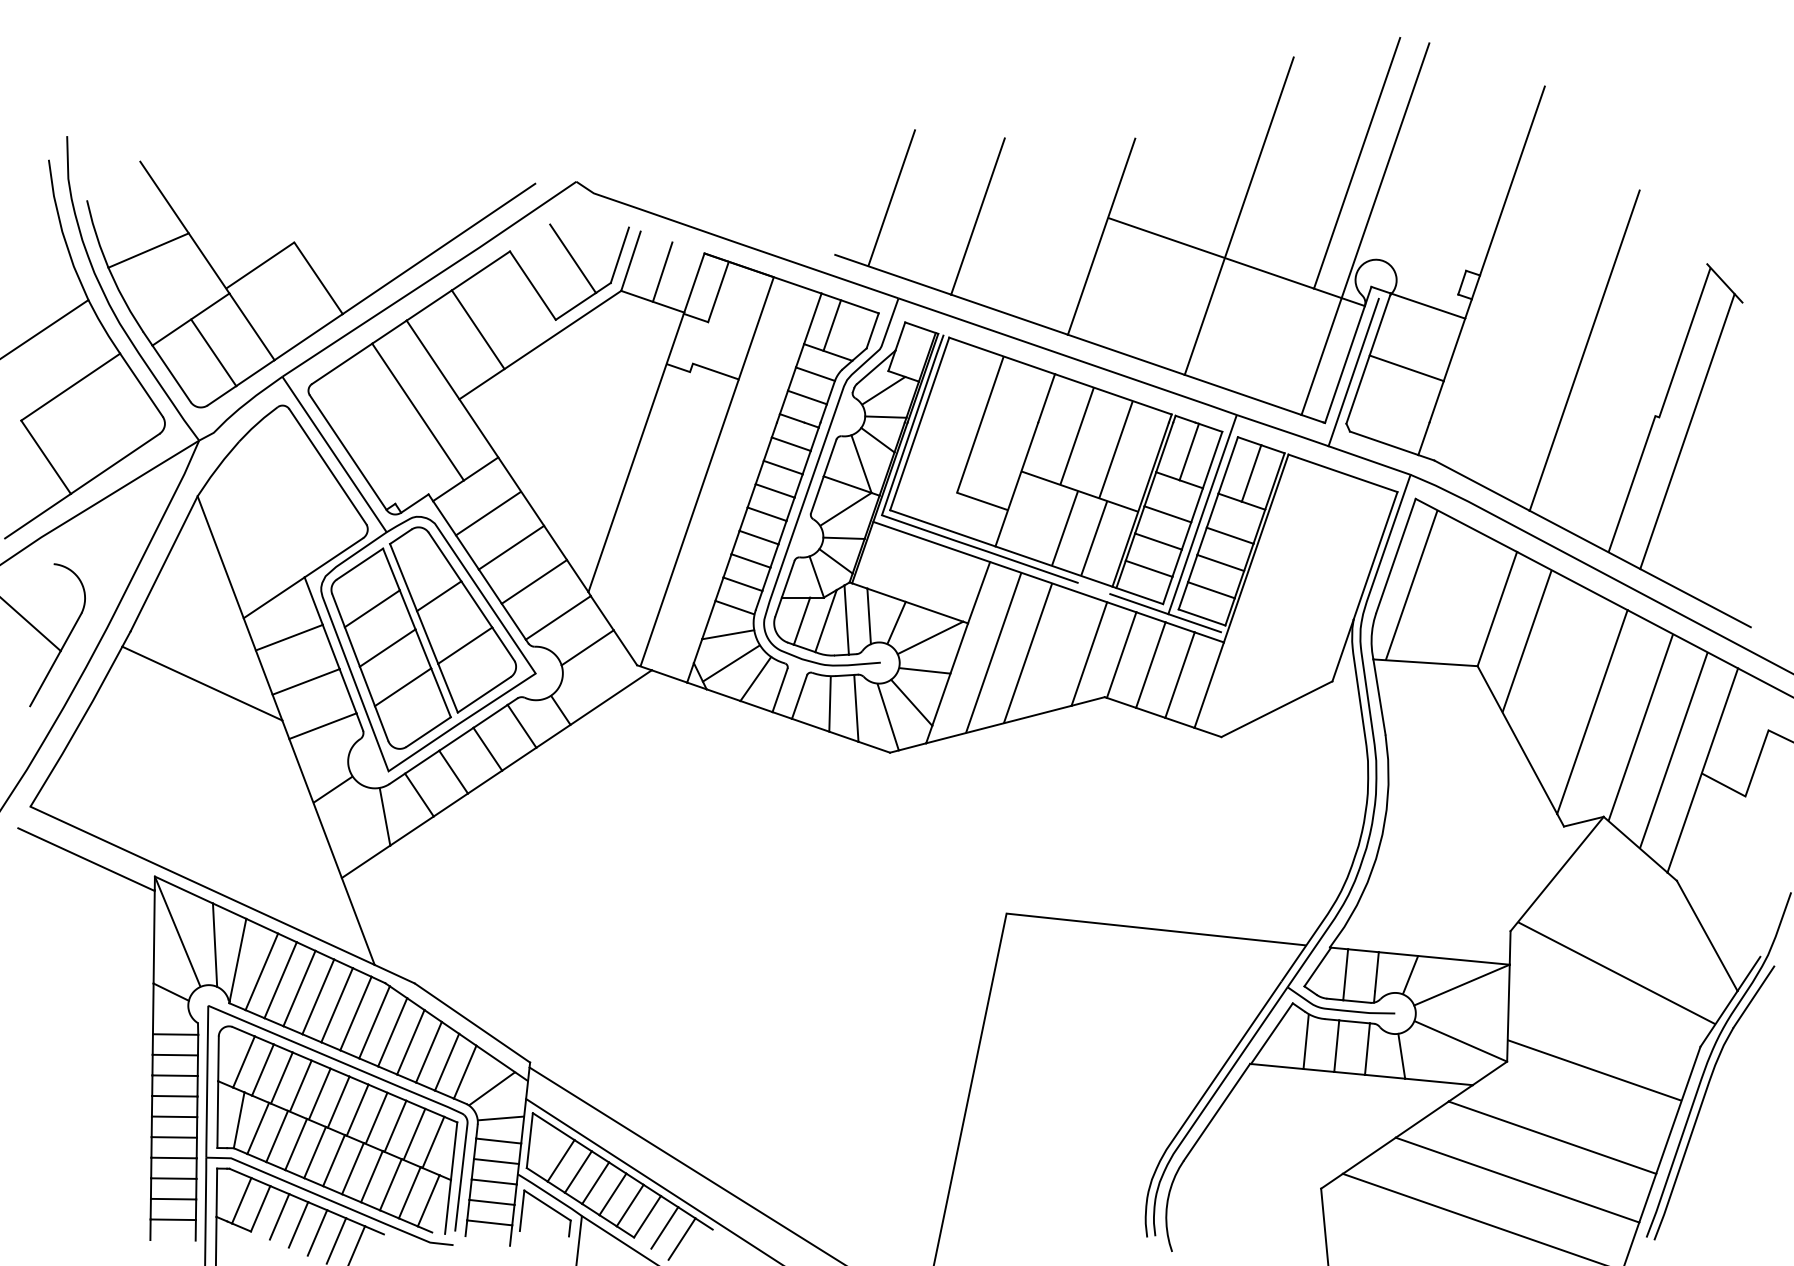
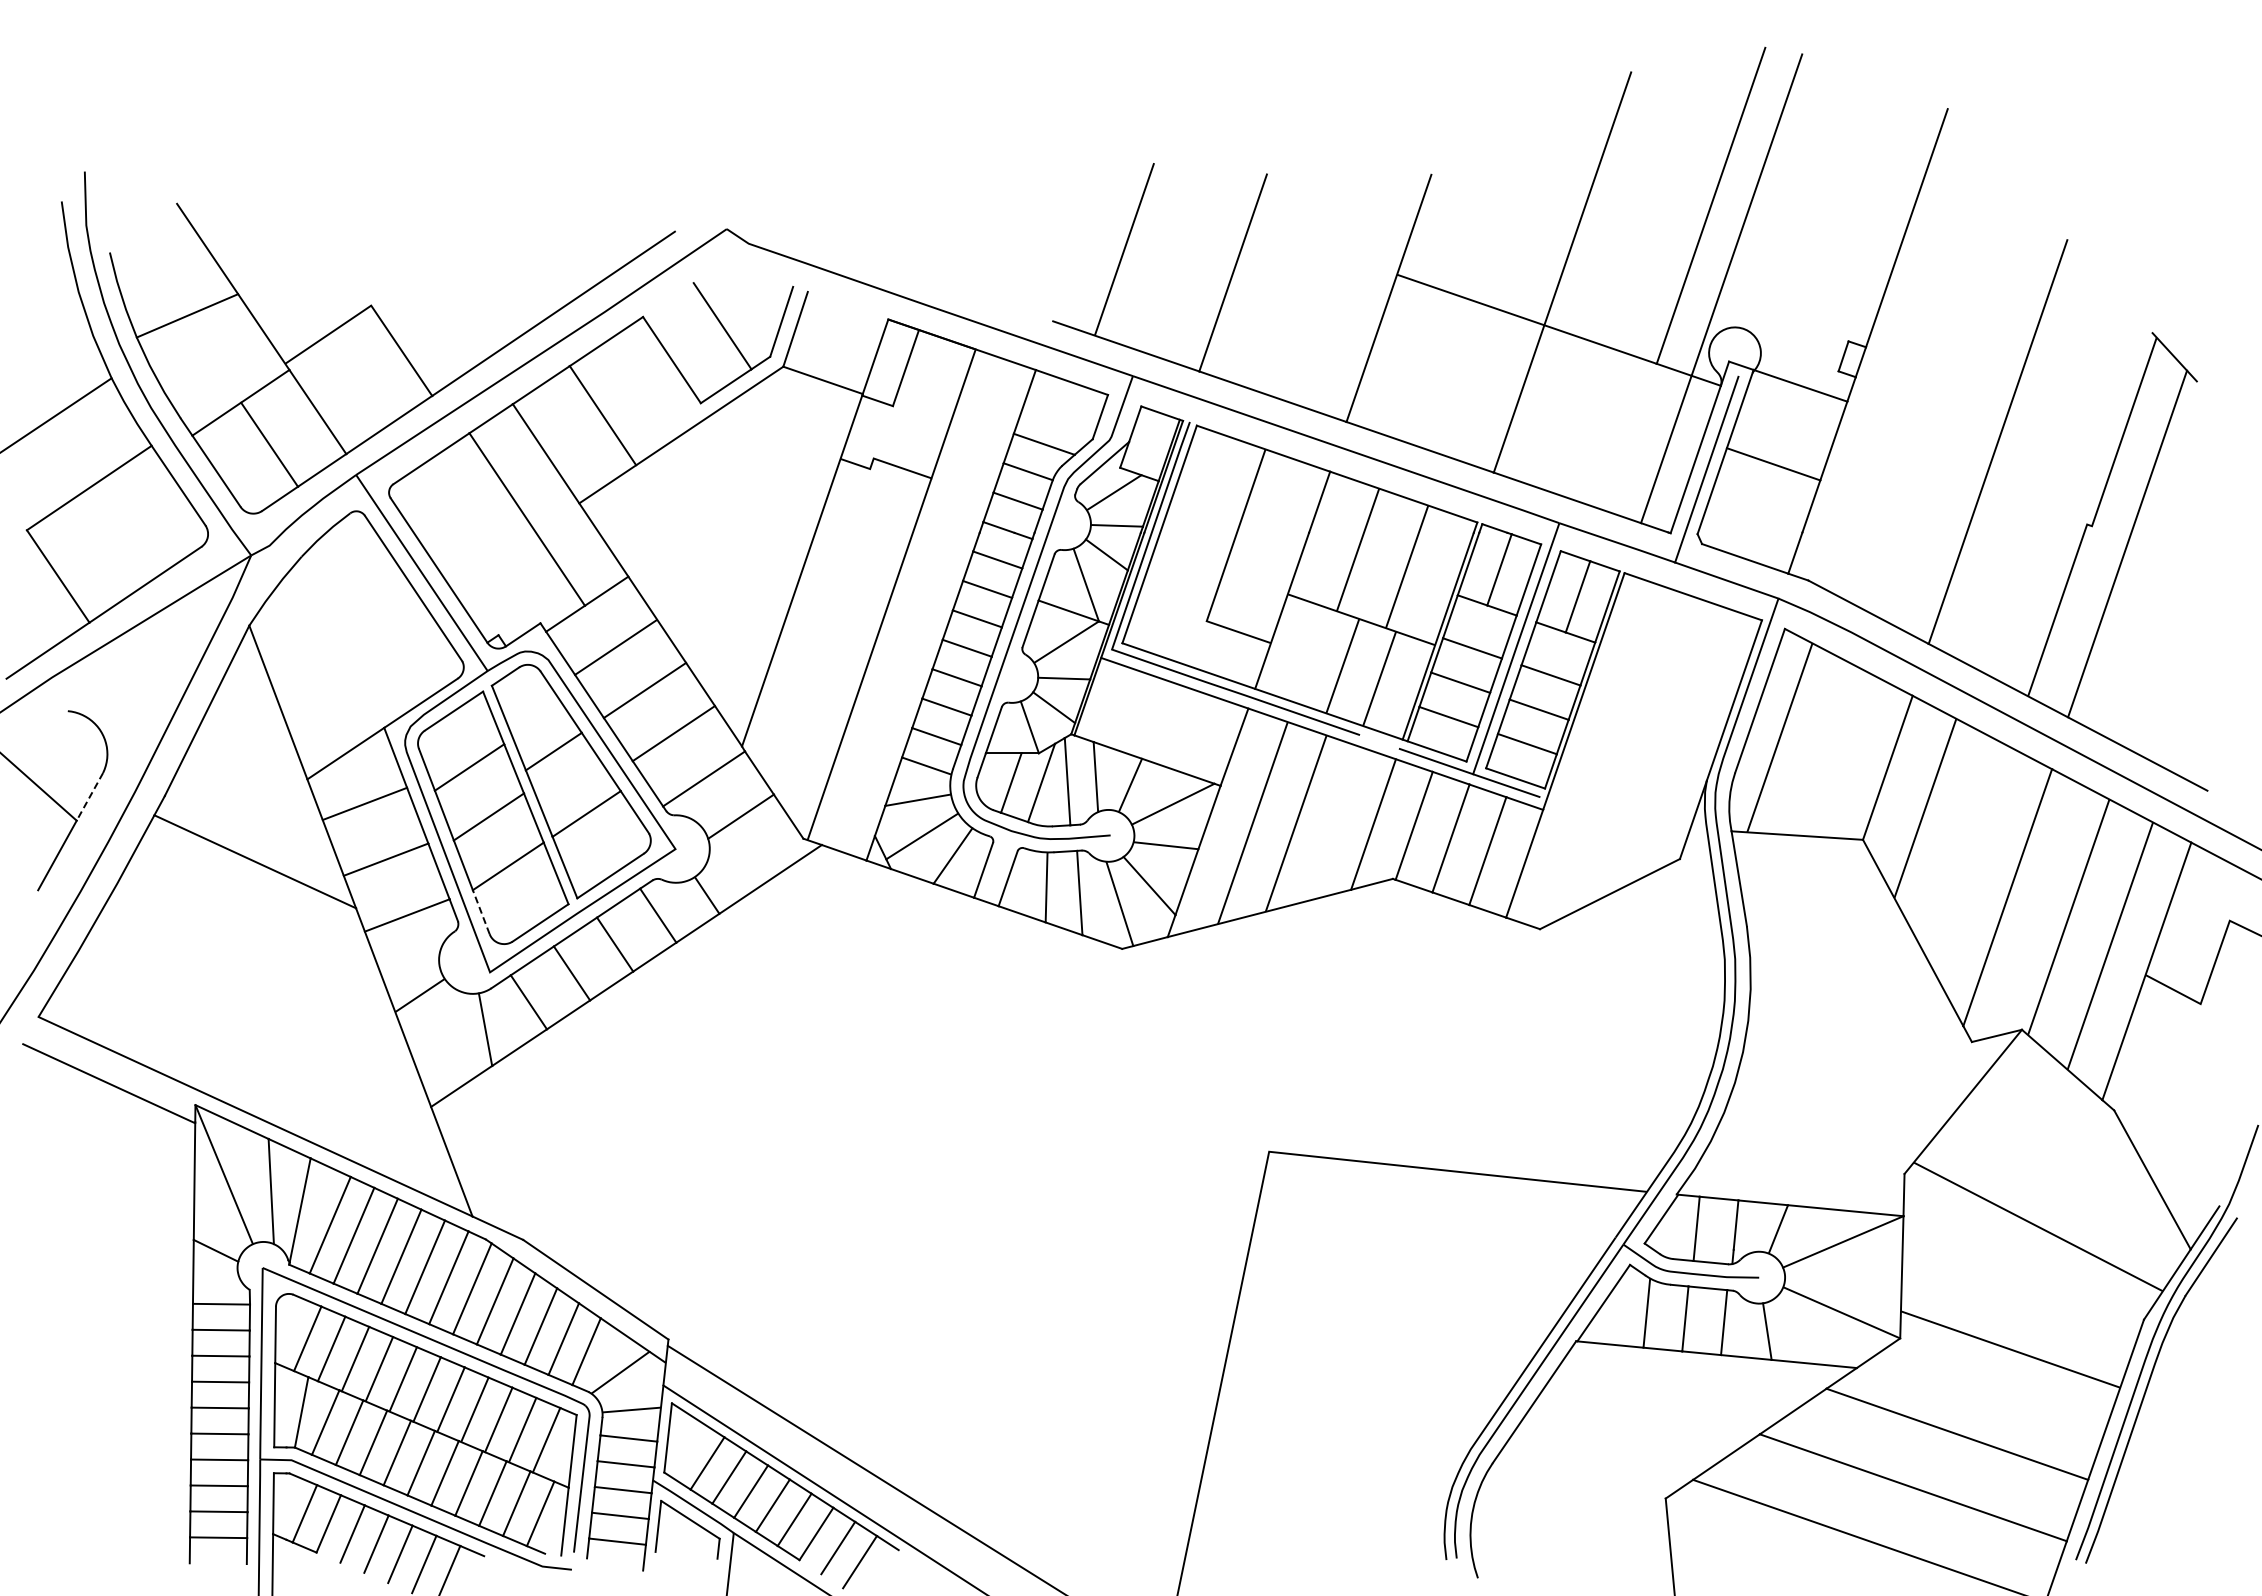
line: (662, 271) -> (835, 342), removed
line: (832, 325) -> (1049, 410), removed
line: (70, 632) -> (89, 797), solid -> dashed
line: (381, 723) -> (481, 912), solid -> dashed

